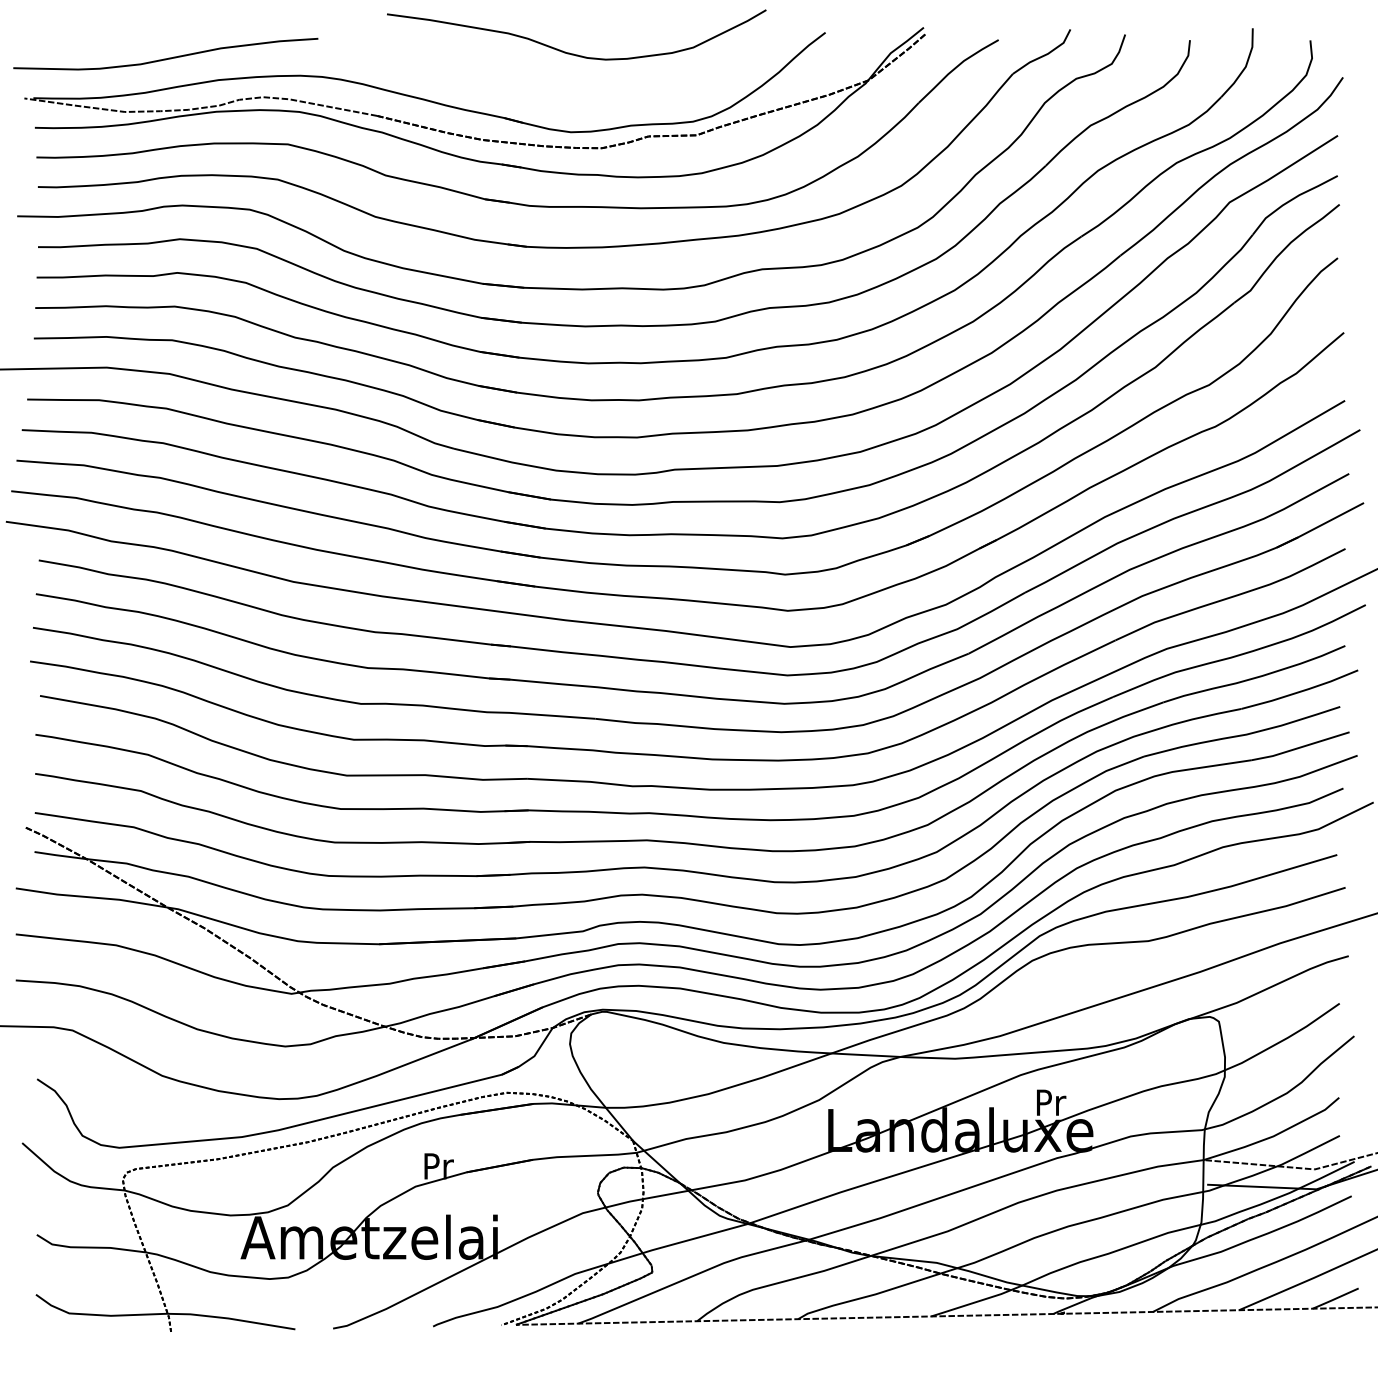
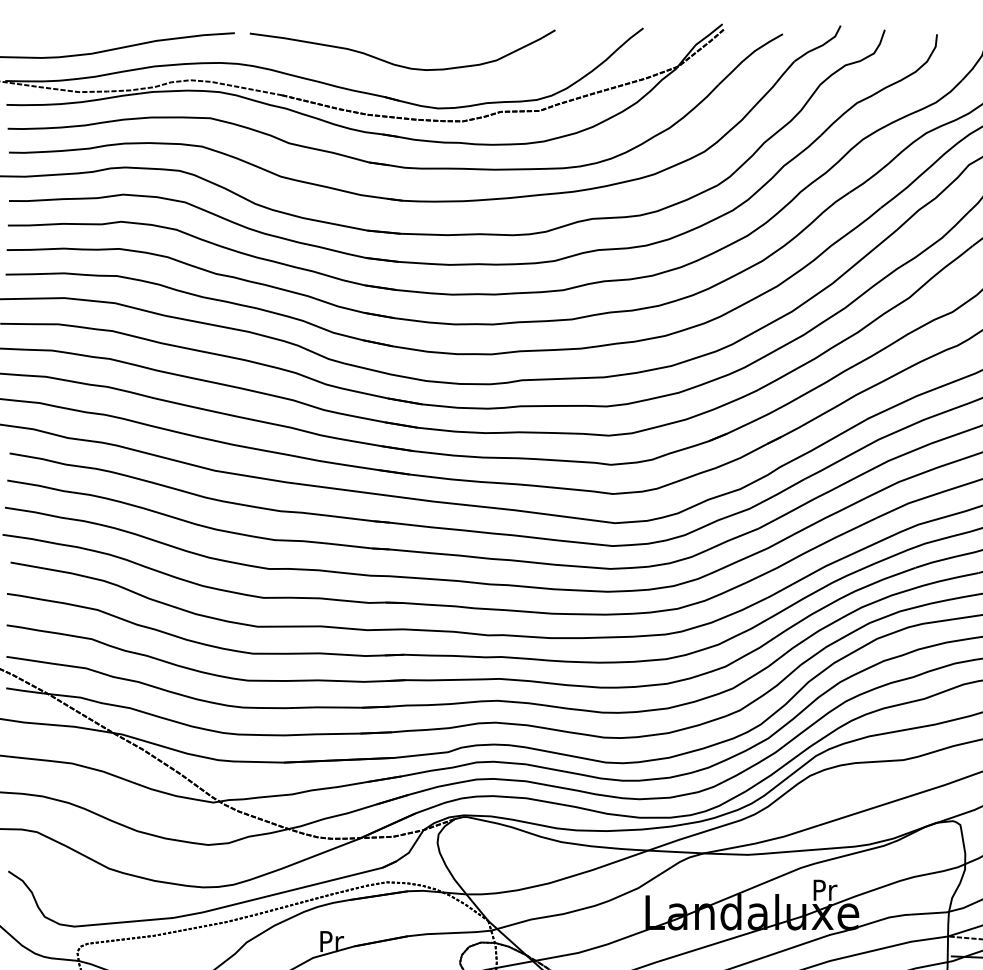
curve: (573, 53) -> (400, 65), moved

